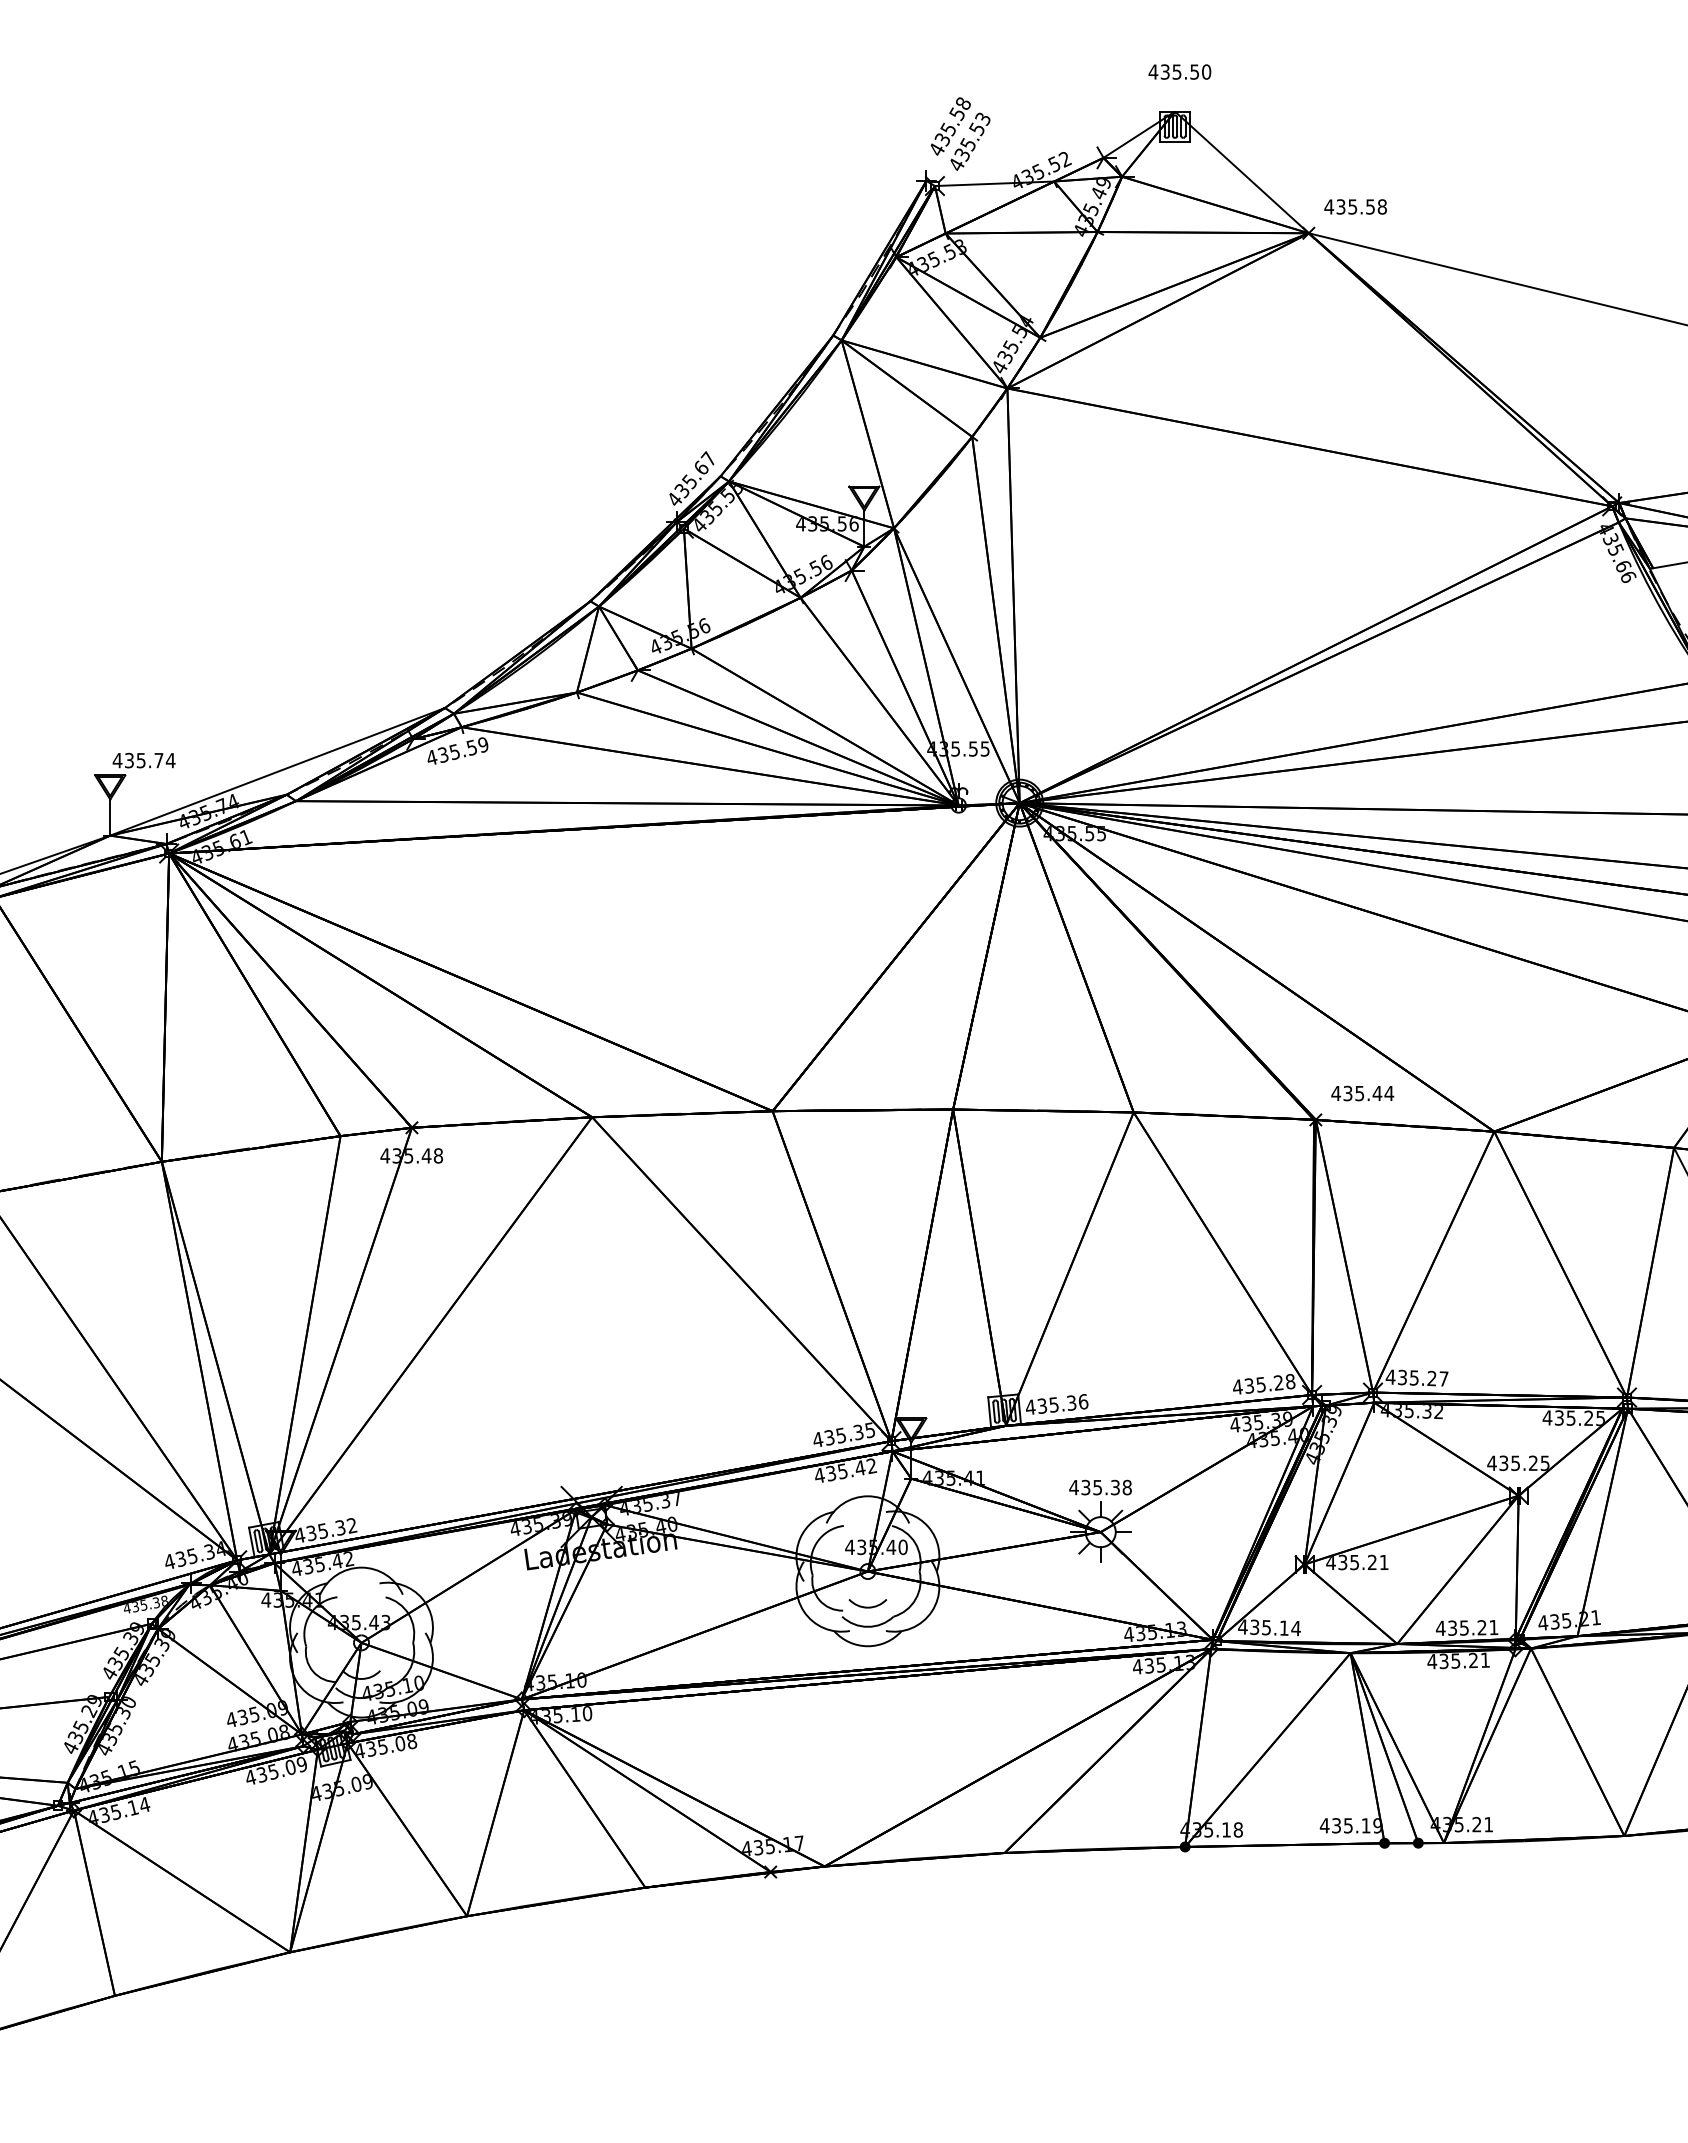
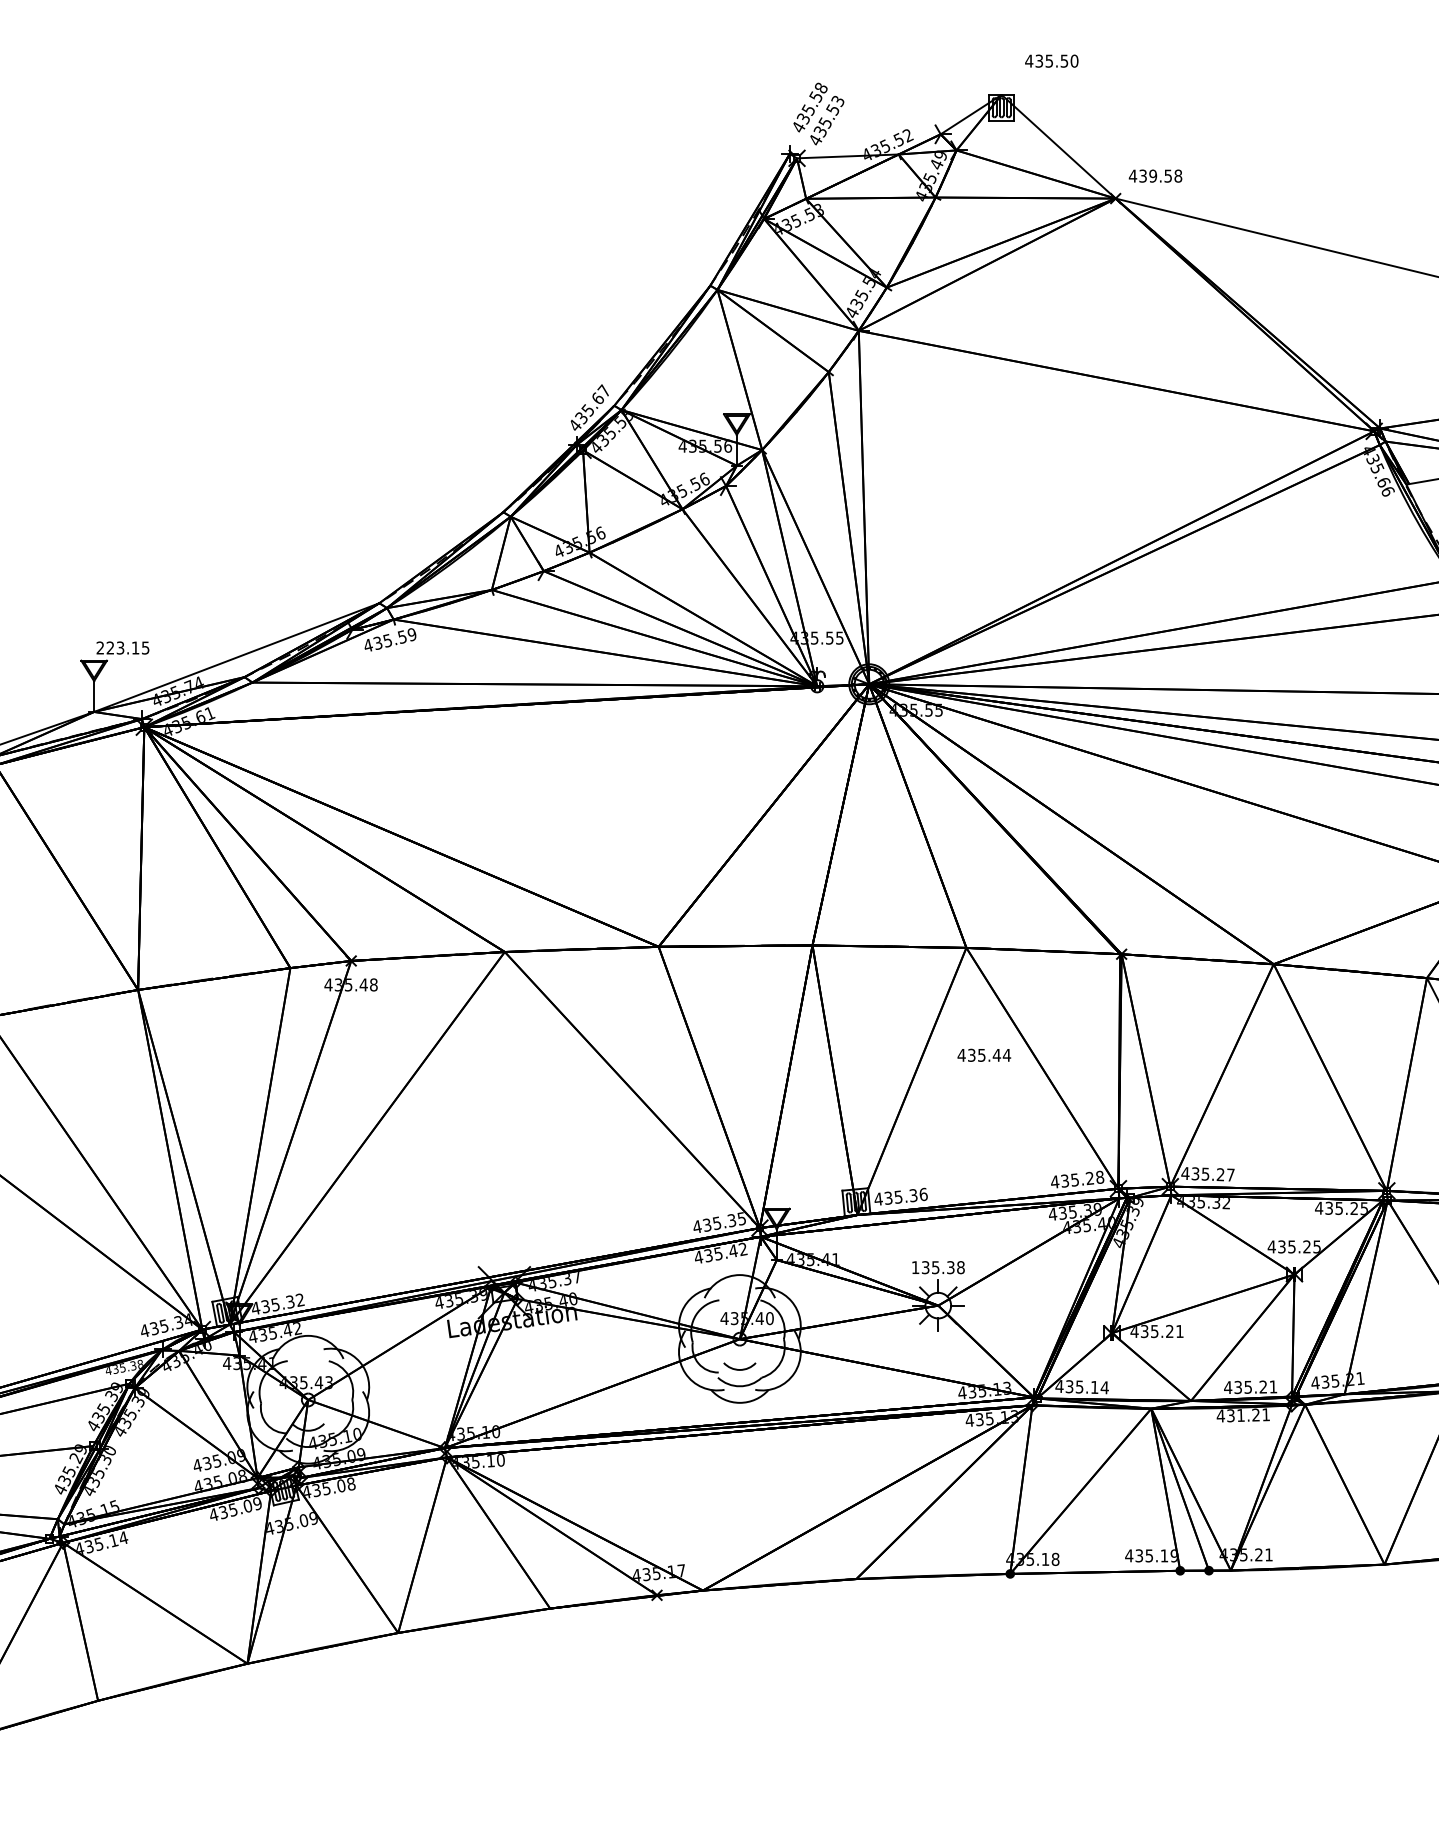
text: (1179, 71) -> (1051, 60), moved
text: (1352, 206) -> (1152, 175), 435.58 -> 439.58
text: (143, 760) -> (122, 647), 435.74 -> 223.15
text: (1362, 1093) -> (984, 1055), moved
text: (1073, 1487) -> (915, 1267), 435.38 -> 135.38
text: (1455, 1660) -> (1240, 1415), 435.21 -> 431.21

